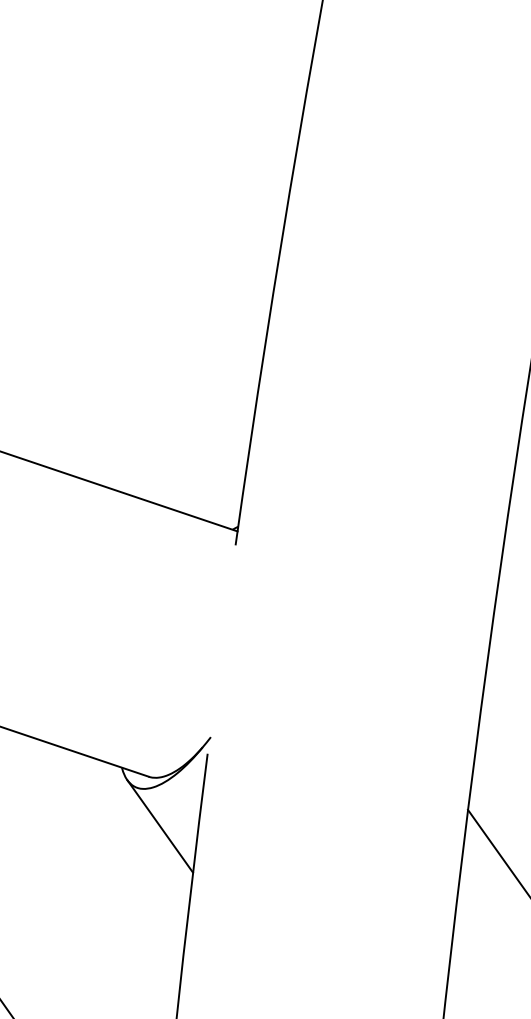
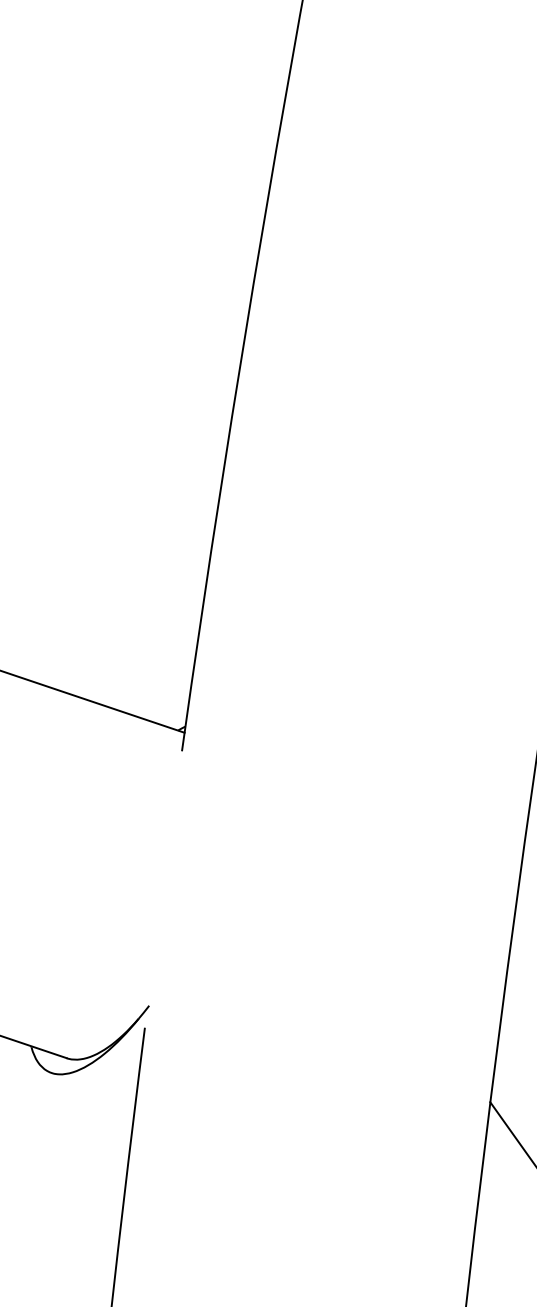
line: (160, 826) -> (82, 1124), removed

